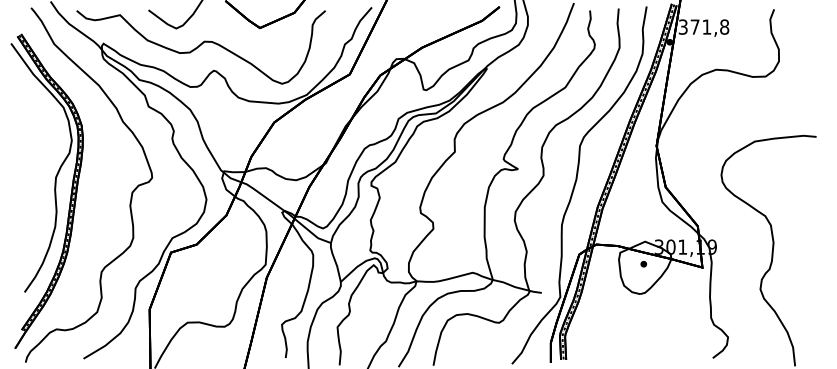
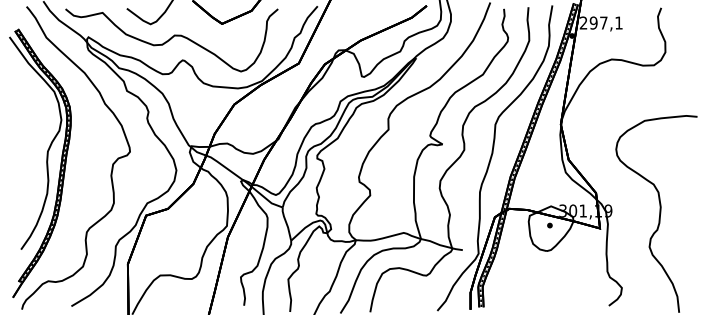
text: (704, 26) -> (601, 22), 371,8 -> 297,1

